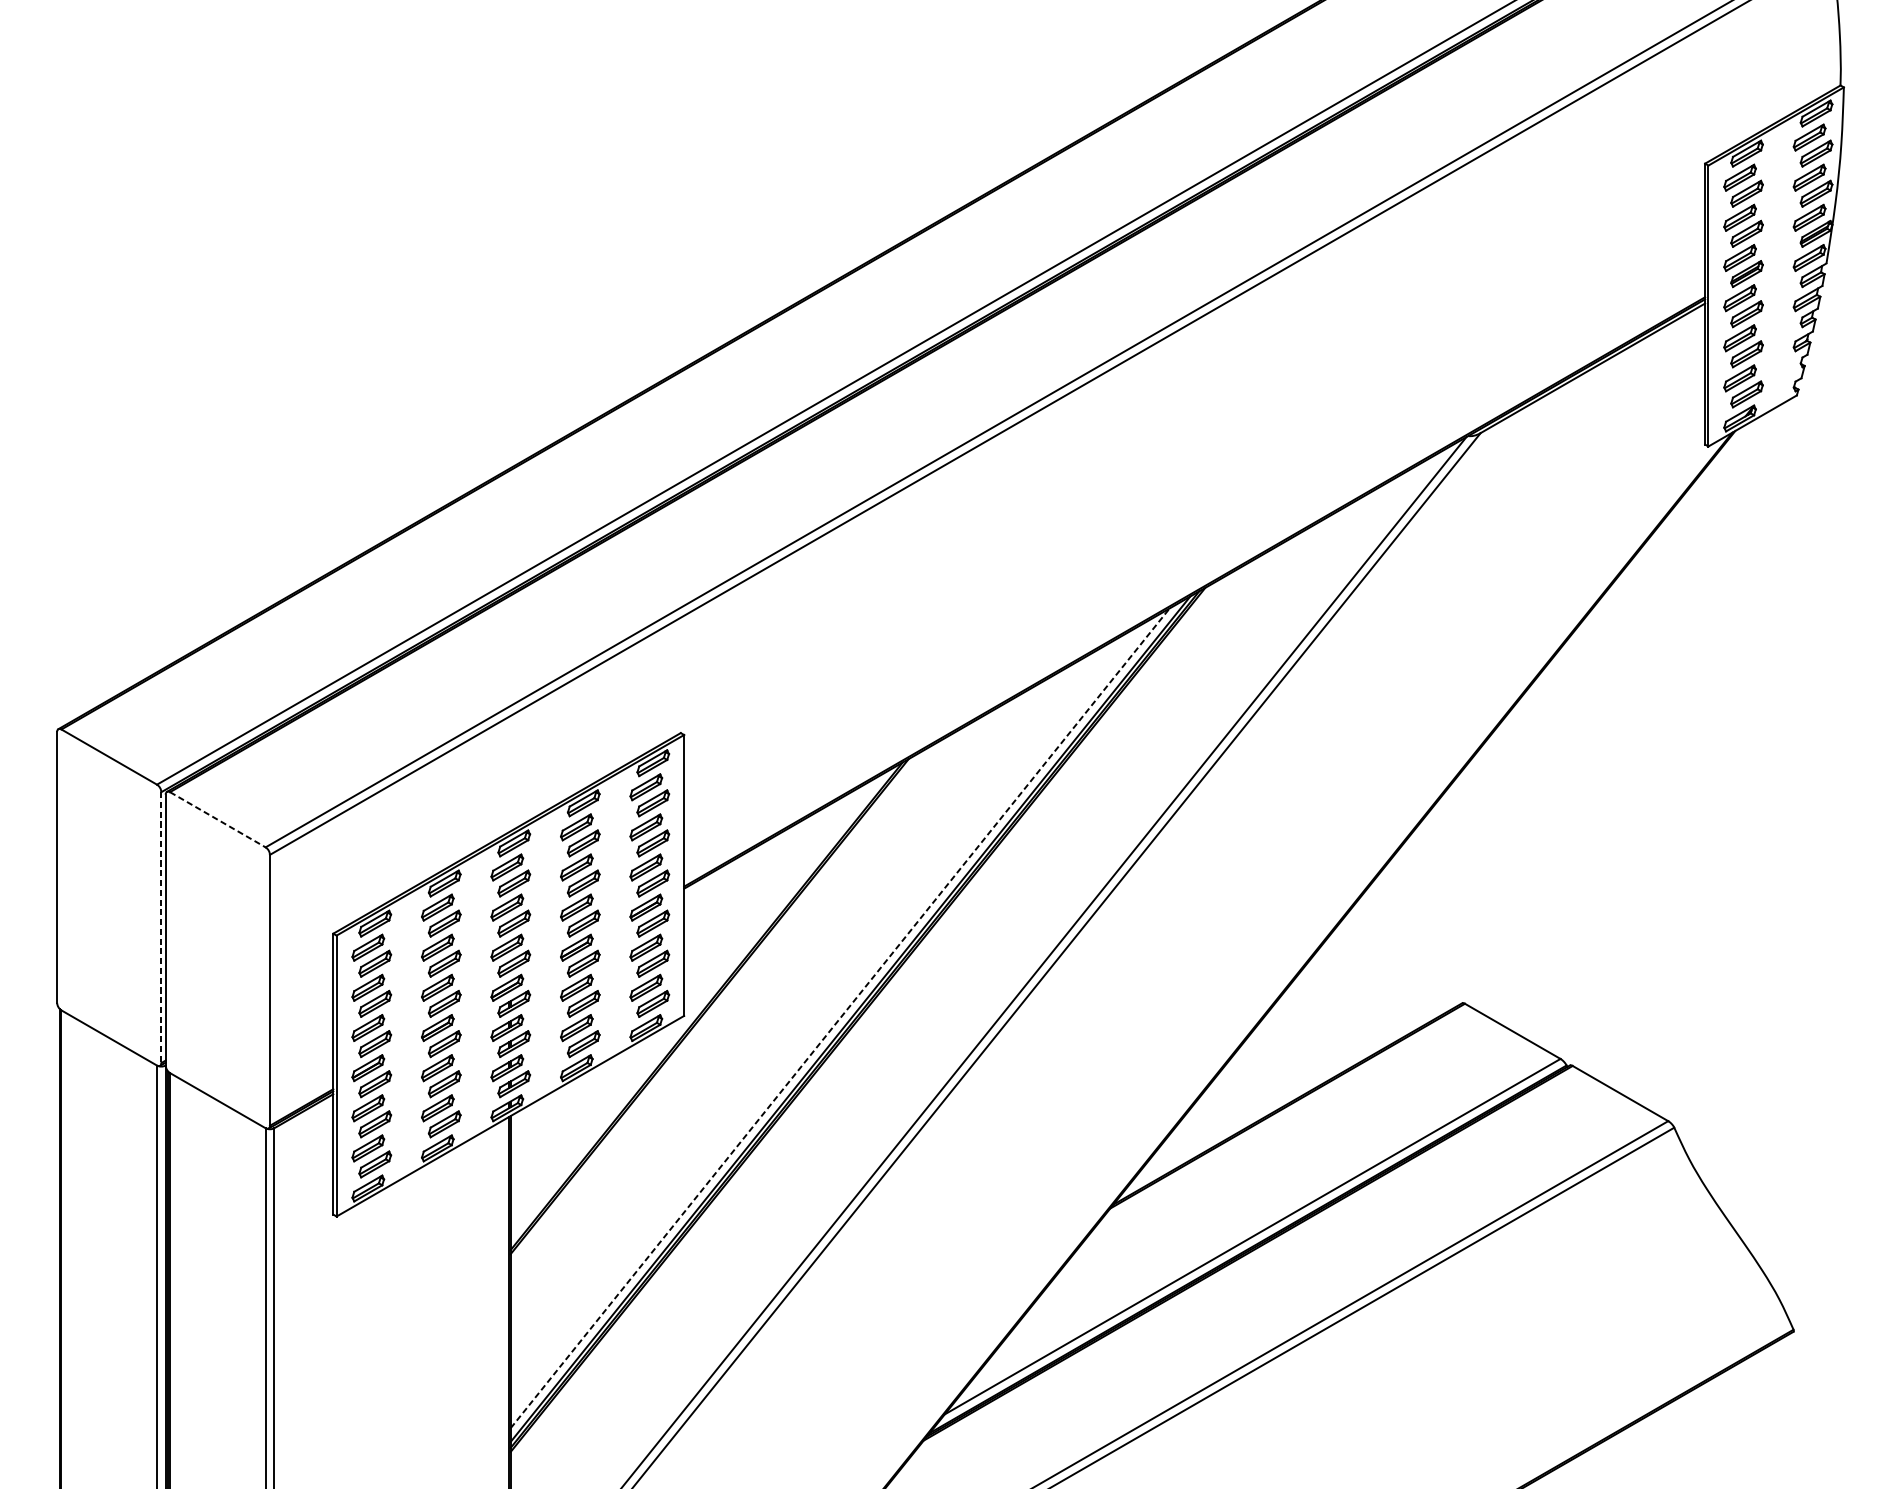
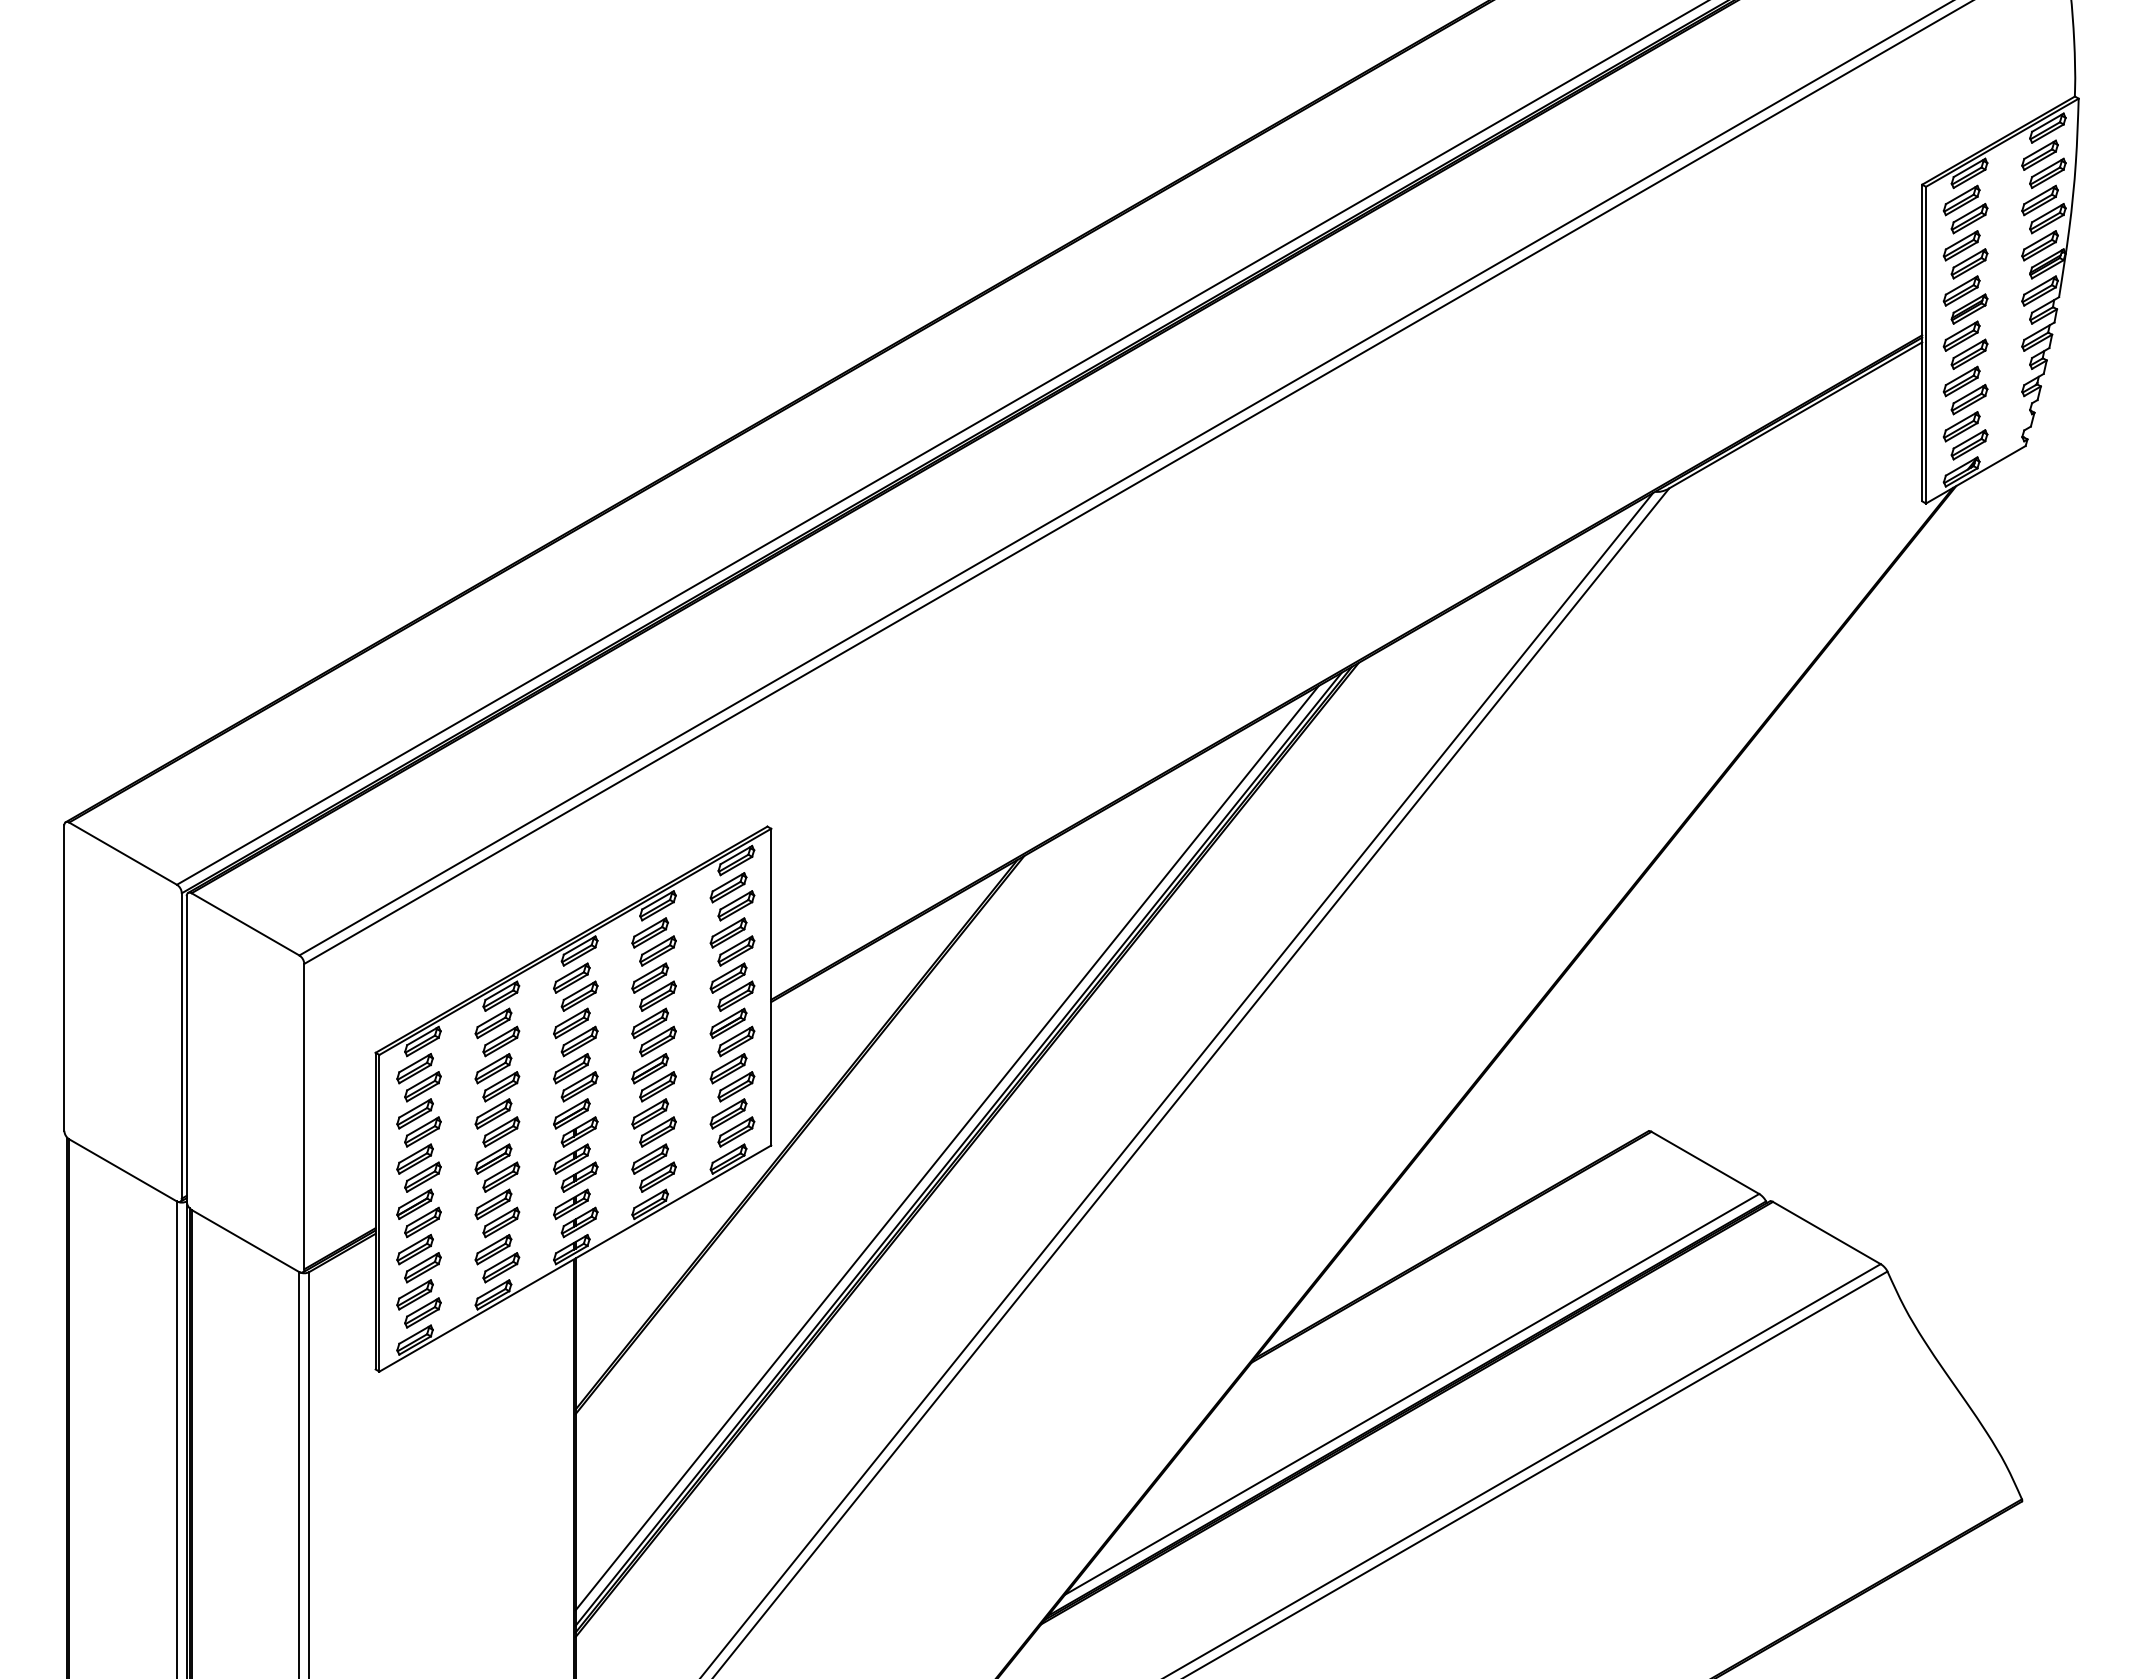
line: (217, 819) -> (245, 924), dashed -> solid
line: (161, 927) -> (181, 1045), dashed -> solid
line: (840, 1018) -> (947, 1148), dashed -> solid

